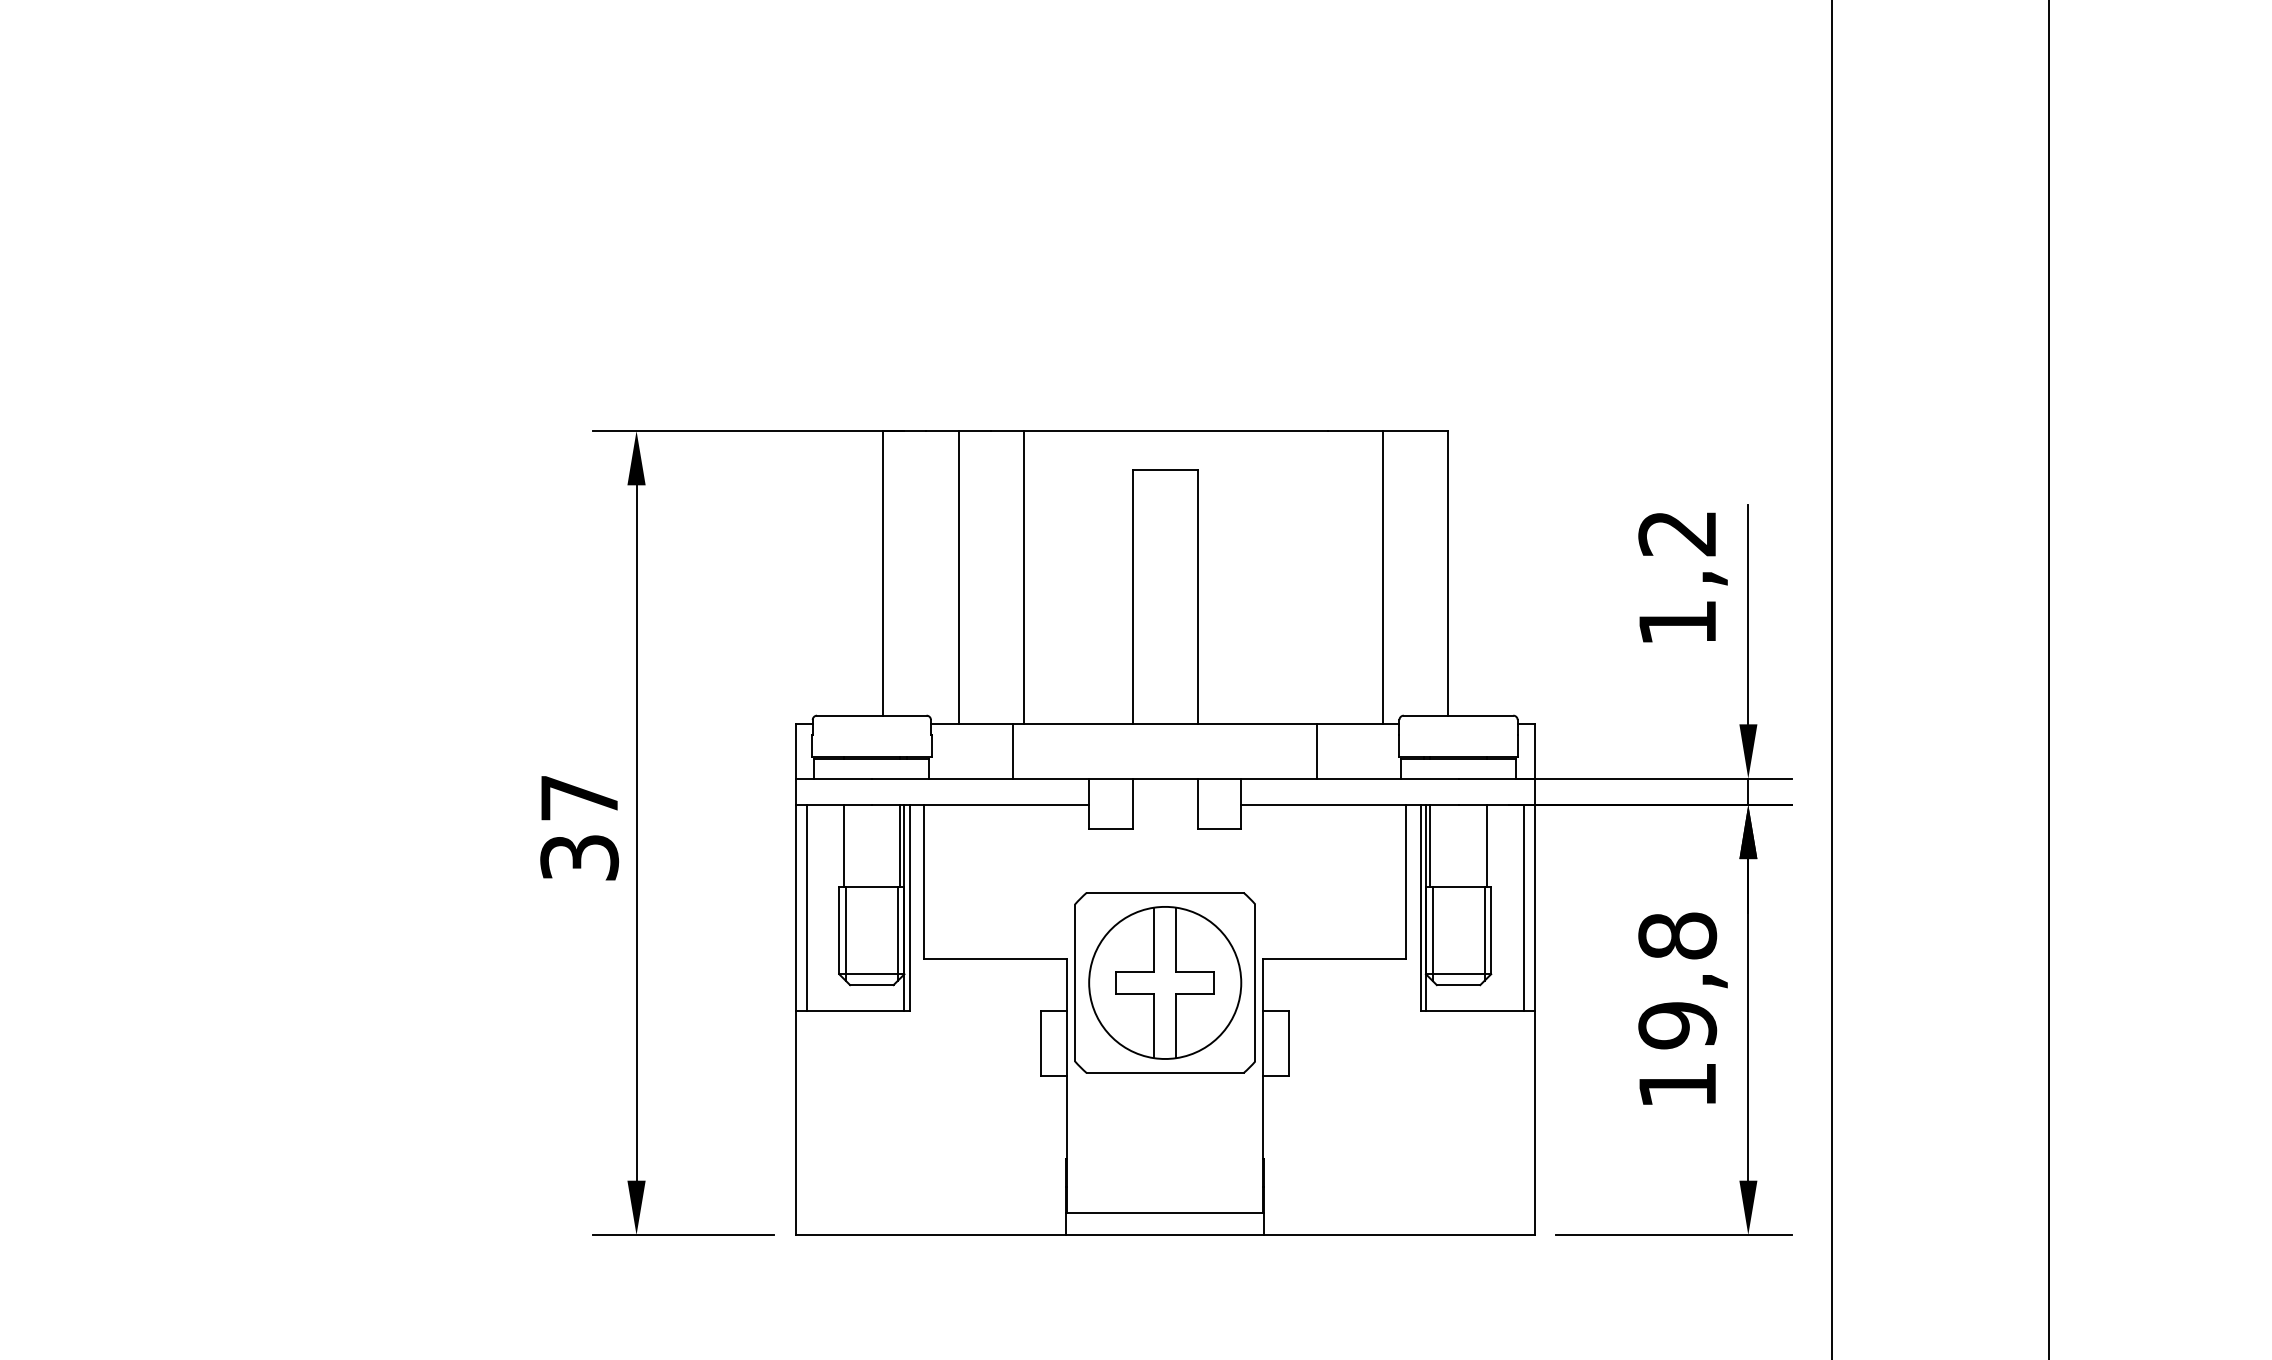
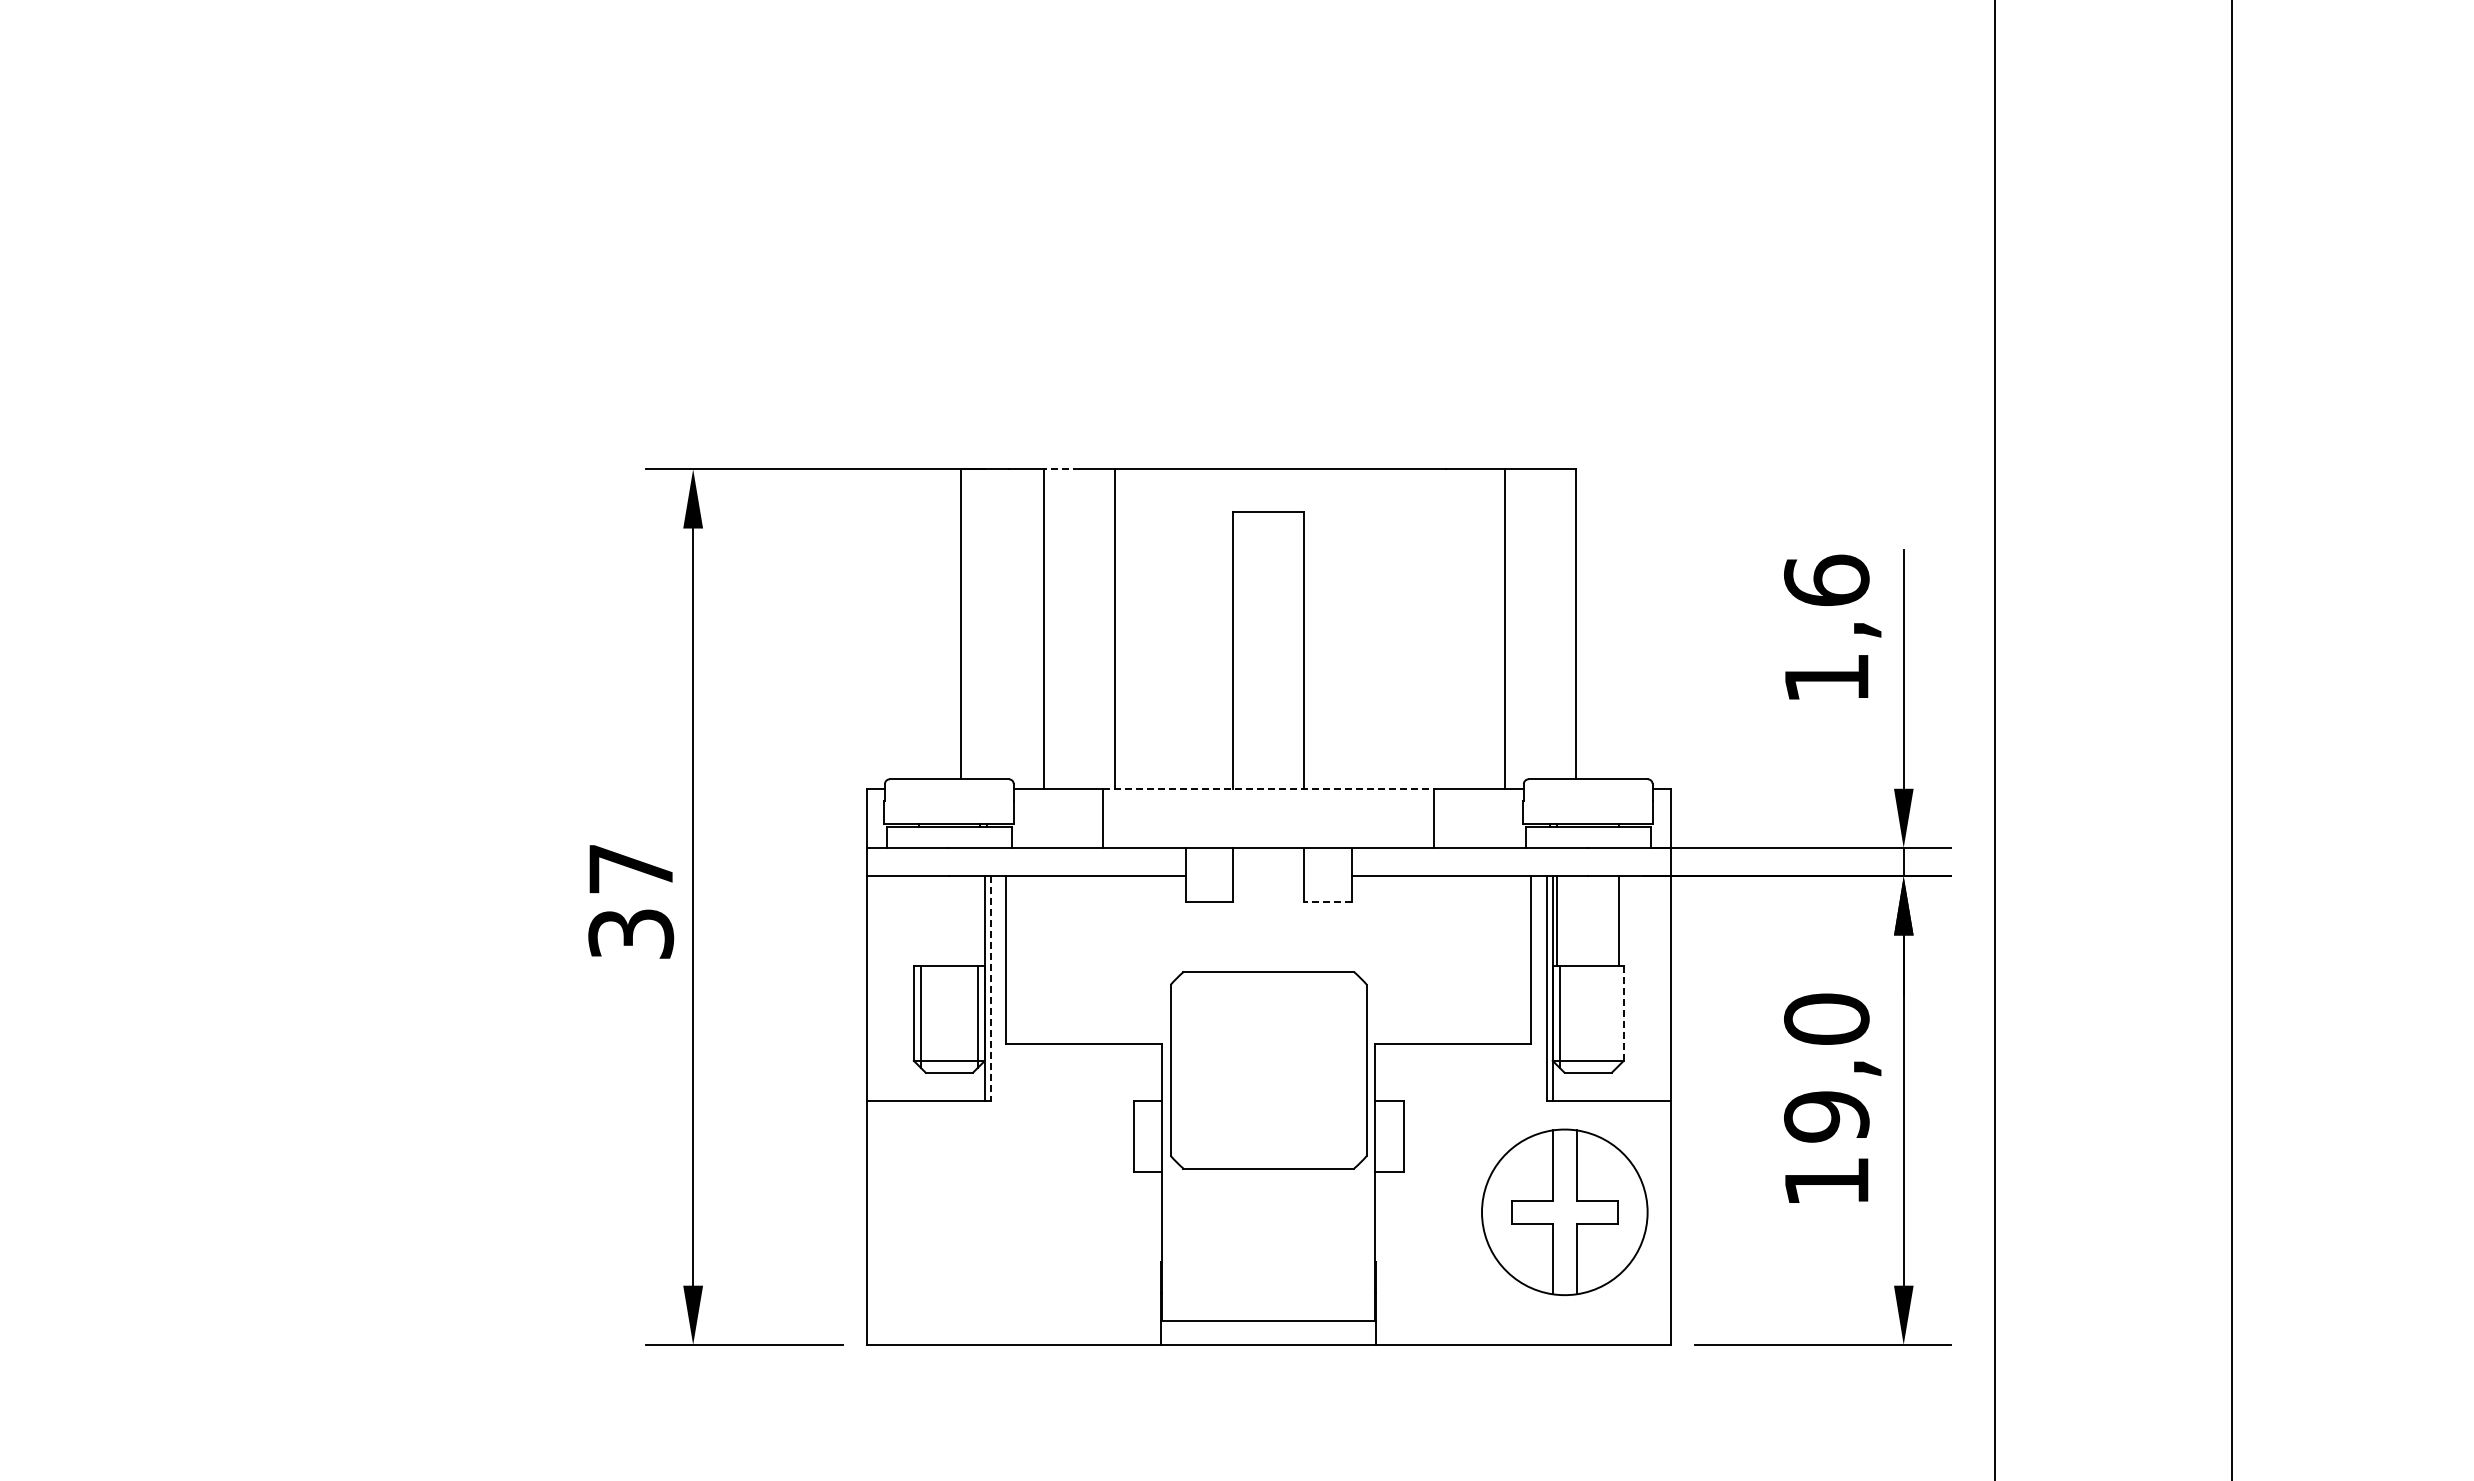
line: (974, 431) -> (1061, 469), solid -> dashed
text: (1677, 532) -> (1826, 579), 1,2 -> 1,6
line: (1164, 724) -> (1268, 788), solid -> dashed
line: (1219, 828) -> (1327, 902), solid -> dashed
line: (843, 846) -> (918, 921), removed
line: (900, 846) -> (980, 921), removed
line: (806, 907) -> (878, 988), removed
line: (1524, 907) -> (1659, 988), removed
line: (909, 908) -> (990, 989), solid -> dashed
line: (1490, 930) -> (1623, 1013), solid -> dashed
line: (1484, 934) -> (1616, 1017), removed
text: (1677, 935) -> (1826, 1018), 19,8 -> 19,0
part: (1164, 982) -> (1564, 1211), moved

